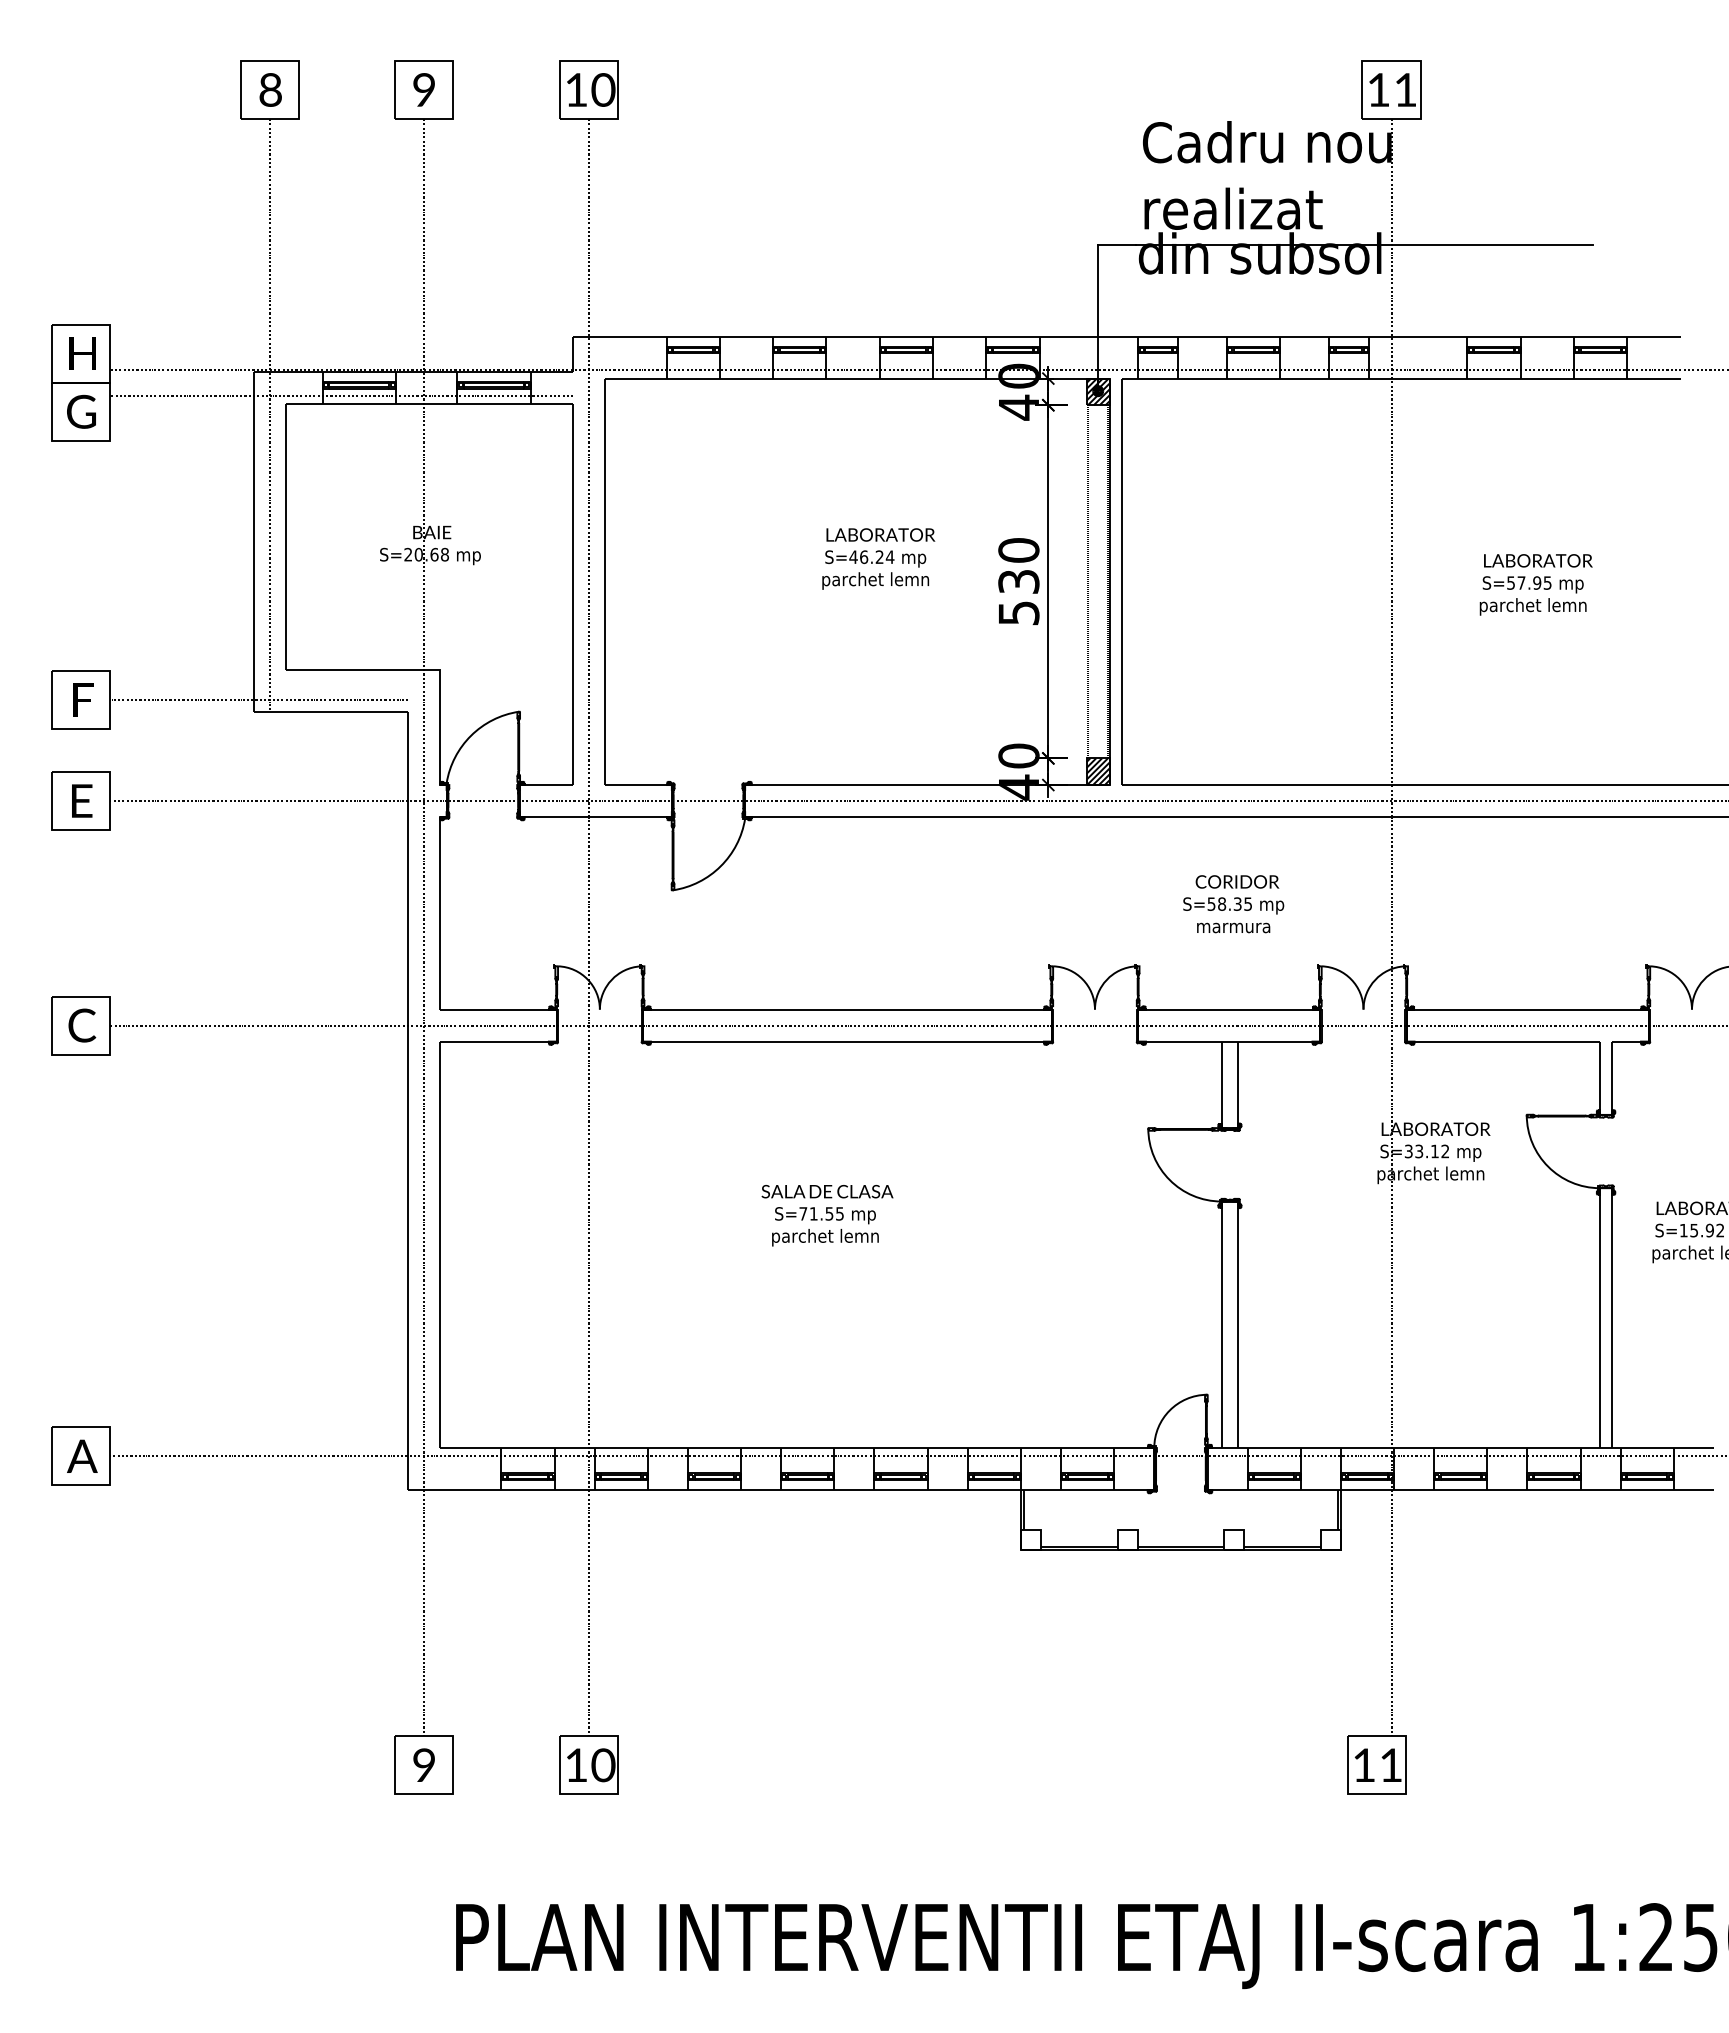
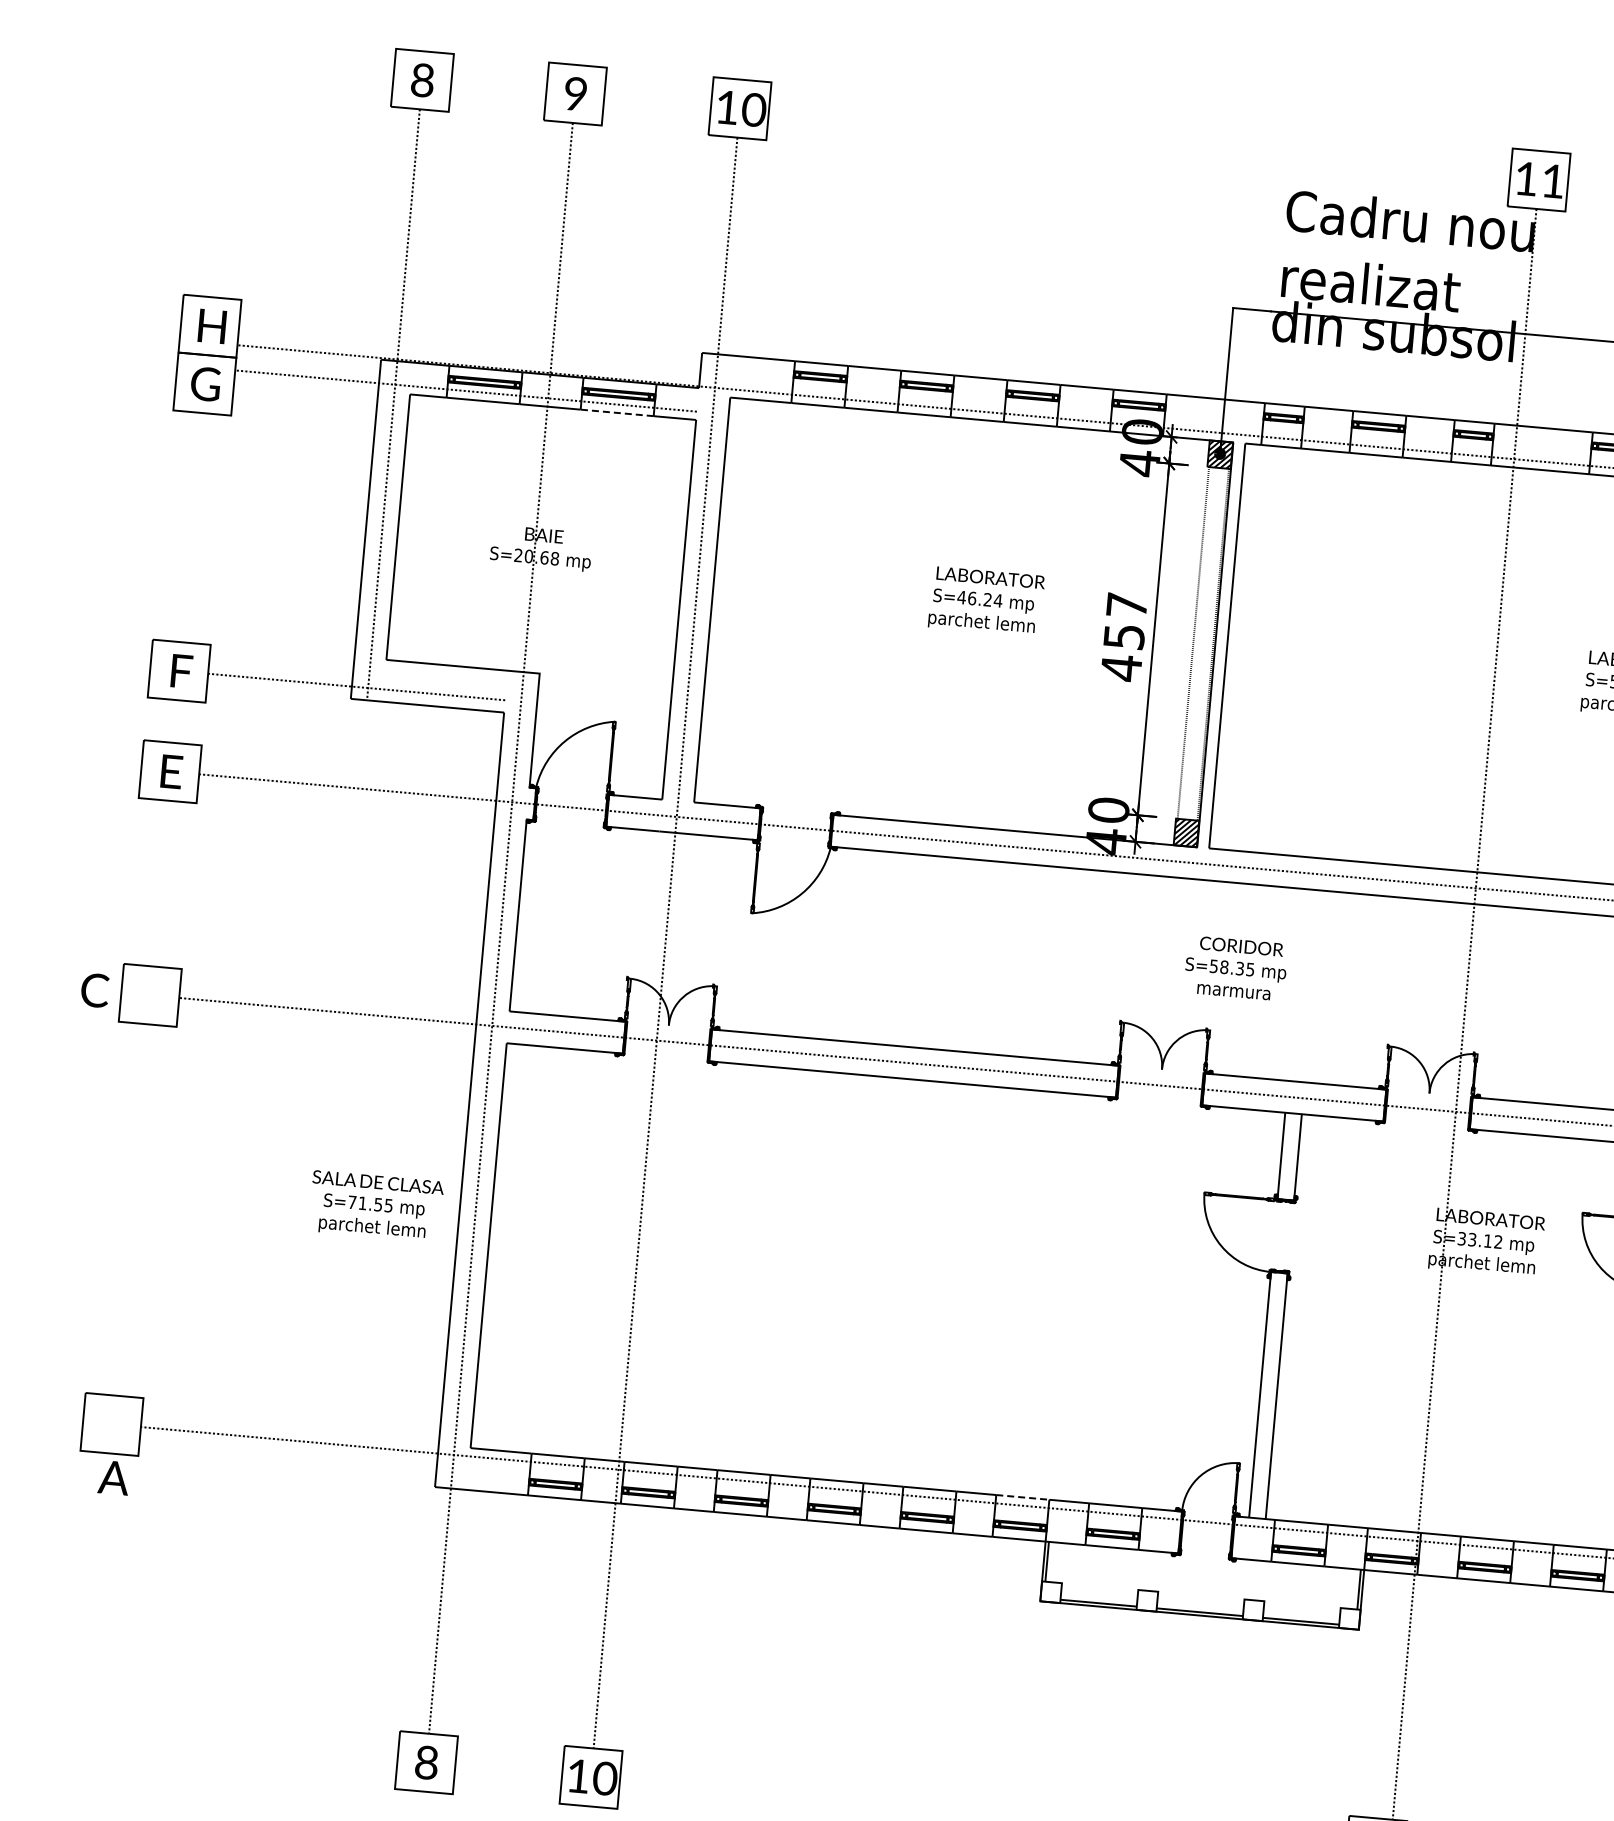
line: (493, 403) -> (616, 412), solid -> dashed
text: (1018, 582) -> (1123, 637), 530 -> 457
text: (1233, 904) -> (1235, 968), moved
text: (82, 1025) -> (95, 990), moved
text: (827, 1215) -> (376, 1206), moved
line: (994, 1448) -> (1022, 1497), solid -> dashed
text: (82, 1455) -> (114, 1476), moved
text: (424, 1766) -> (426, 1763), 9 -> 8

